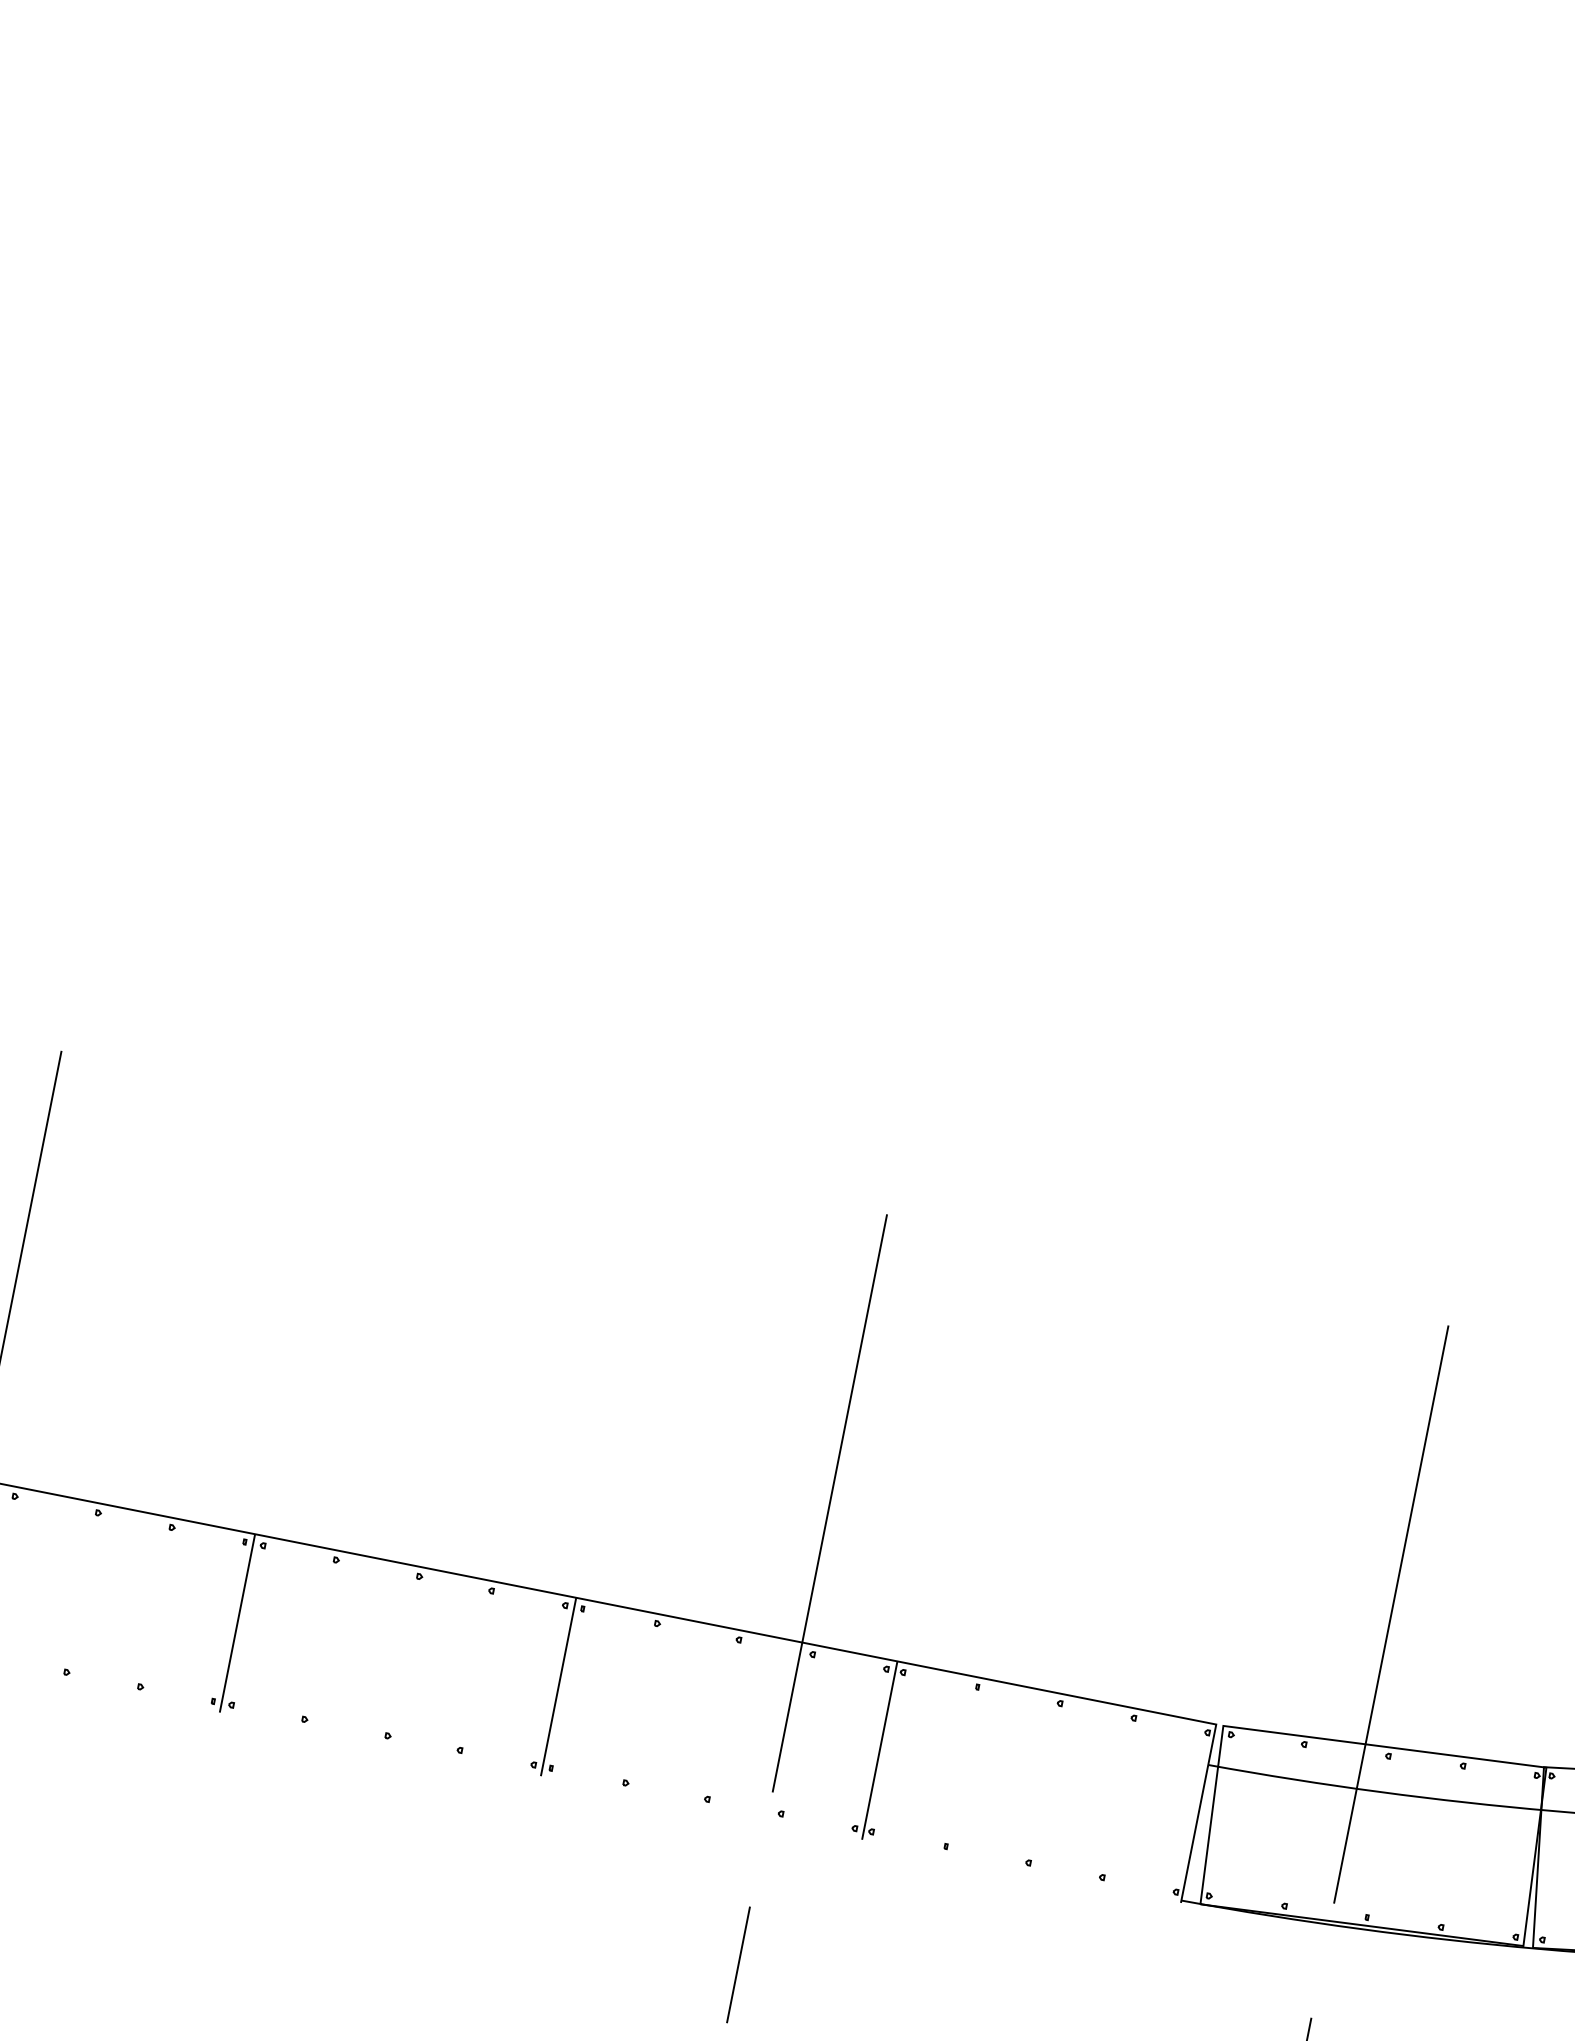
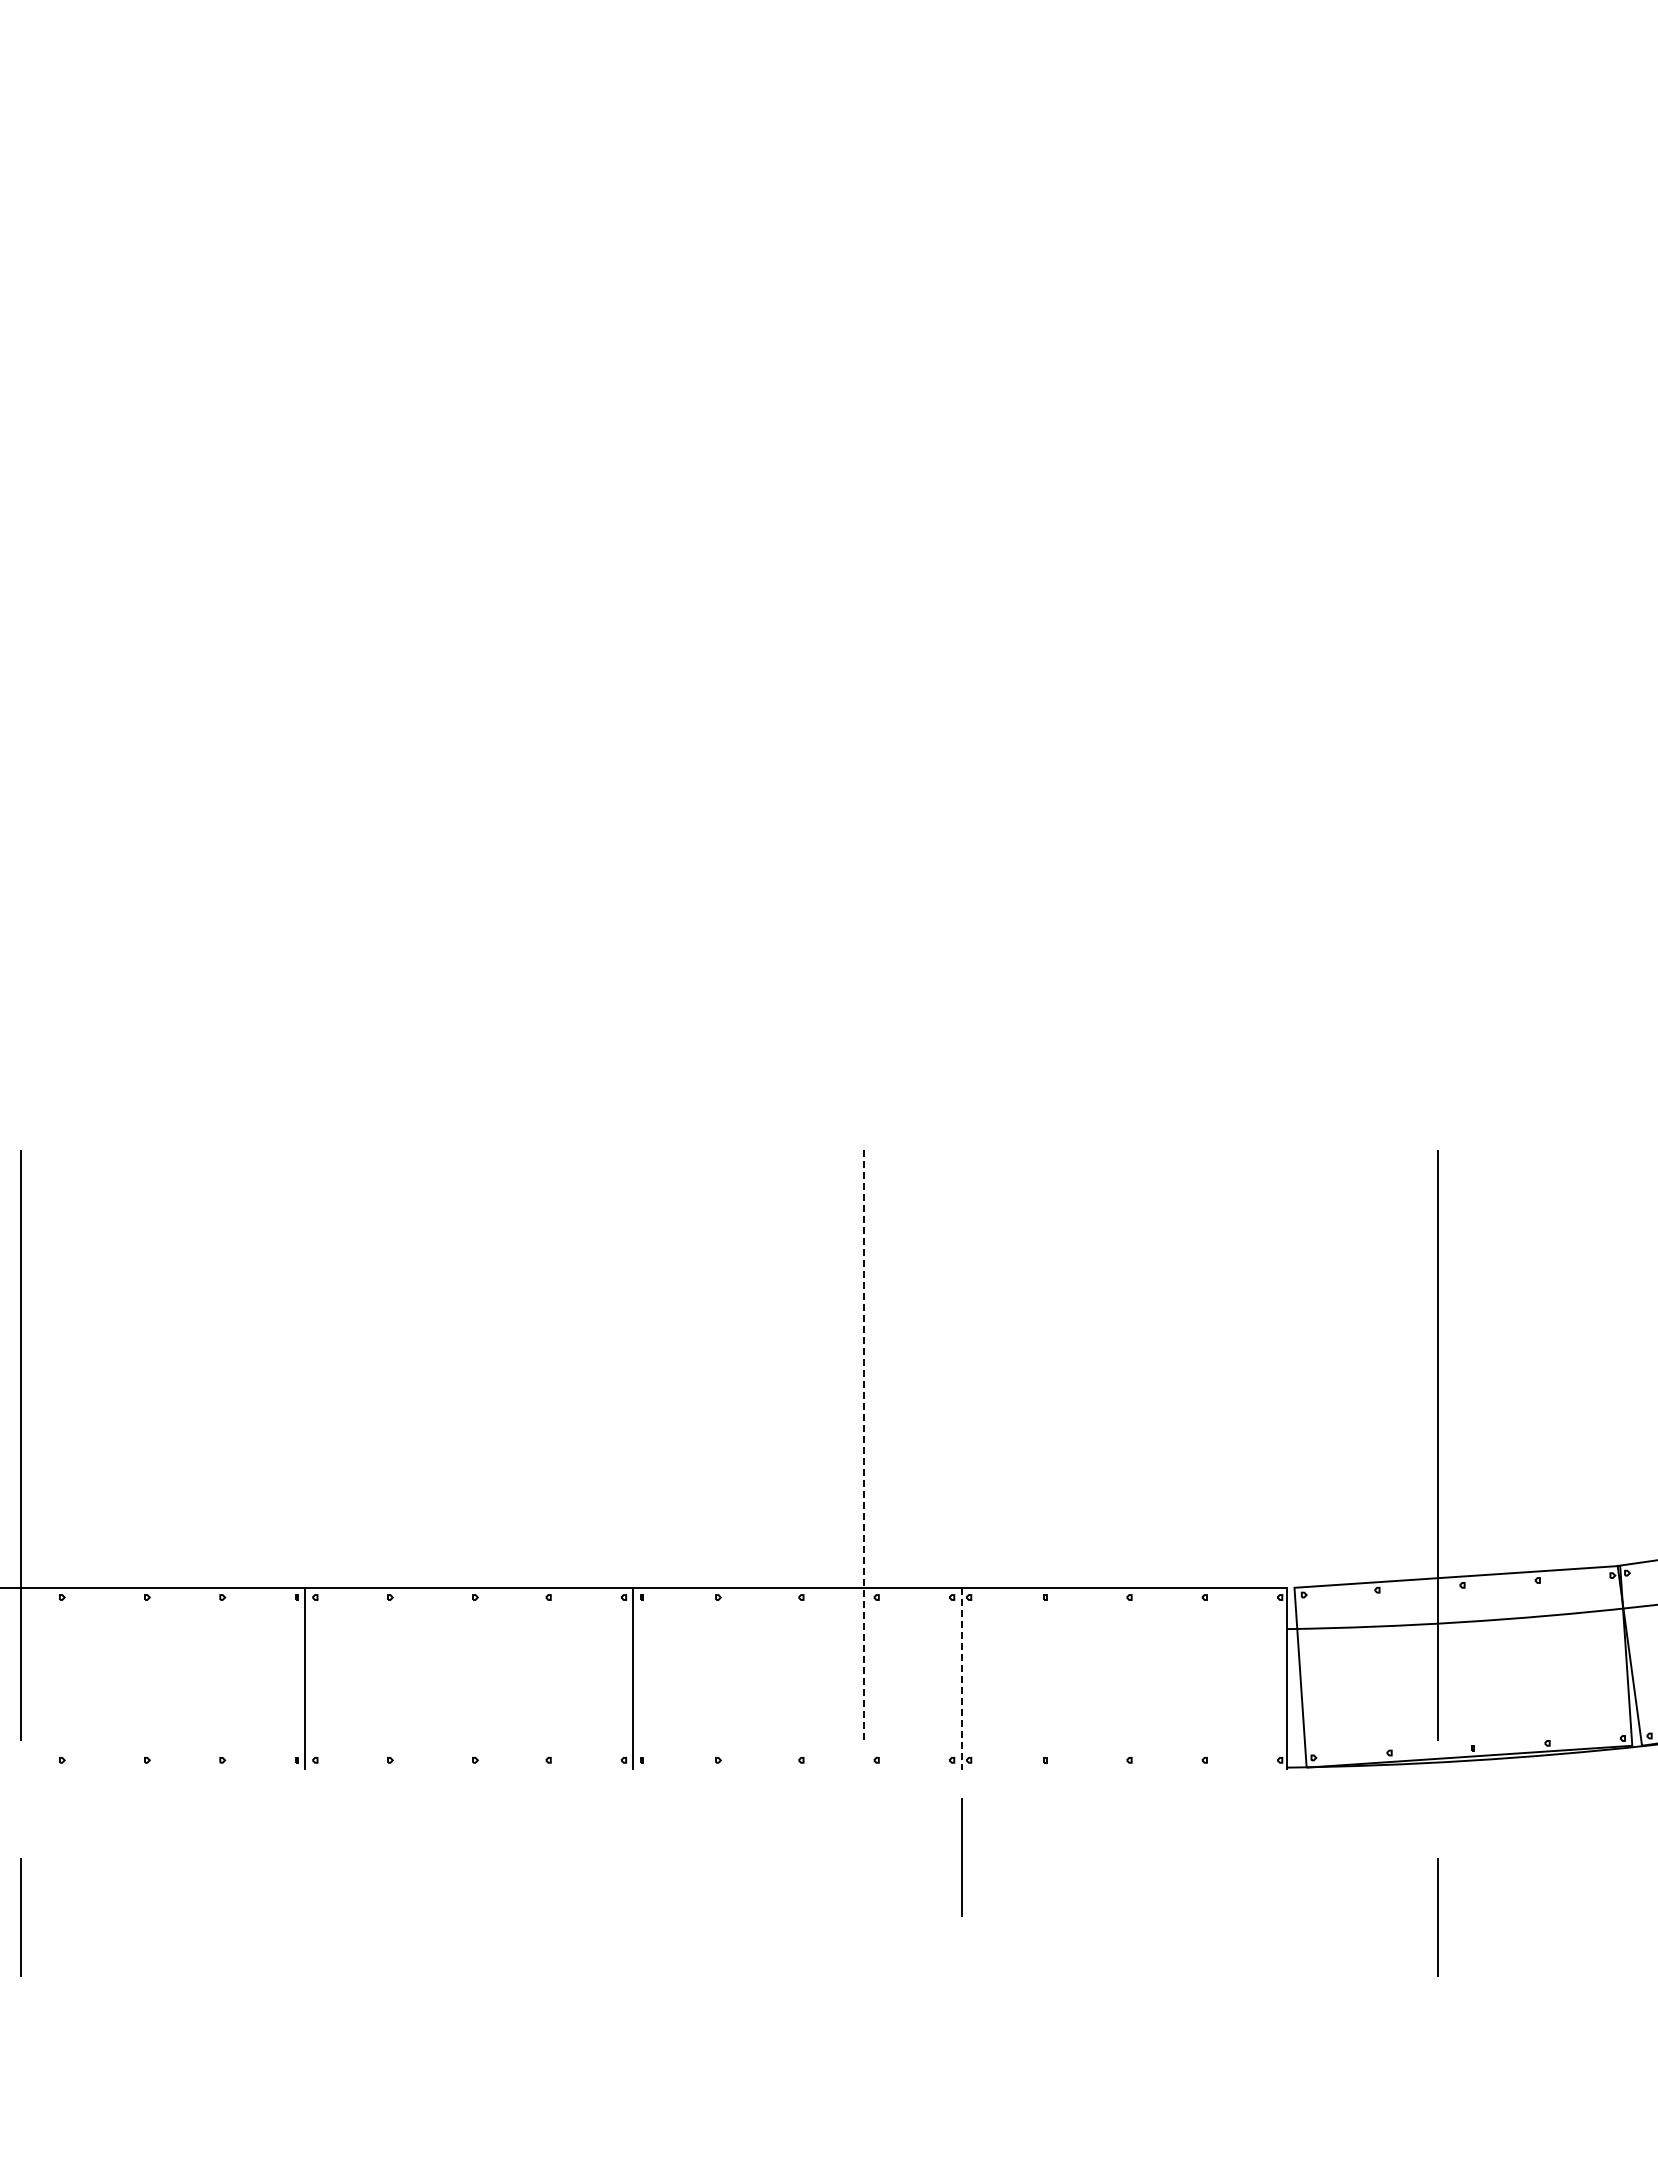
line: (829, 1504) -> (864, 1446), solid -> dashed
line: (879, 1751) -> (961, 1679), solid -> dashed
line: (737, 1965) -> (961, 1857), moved

